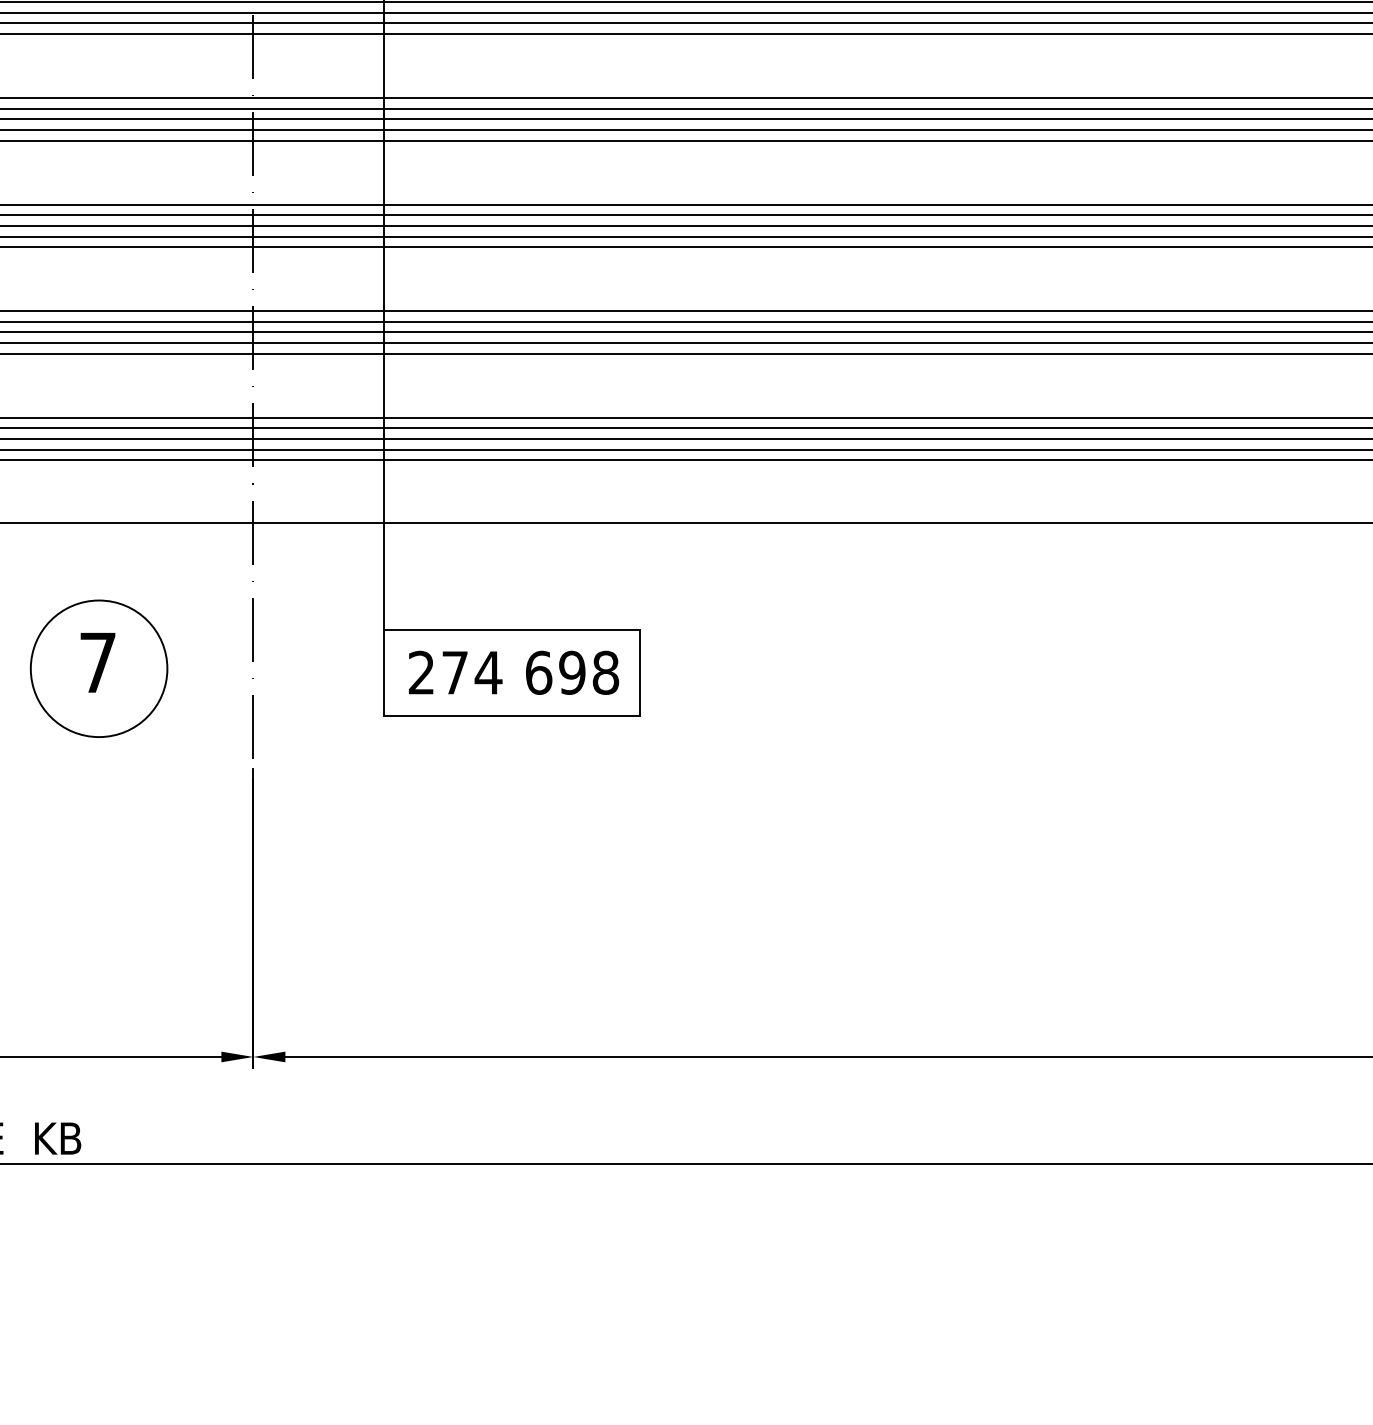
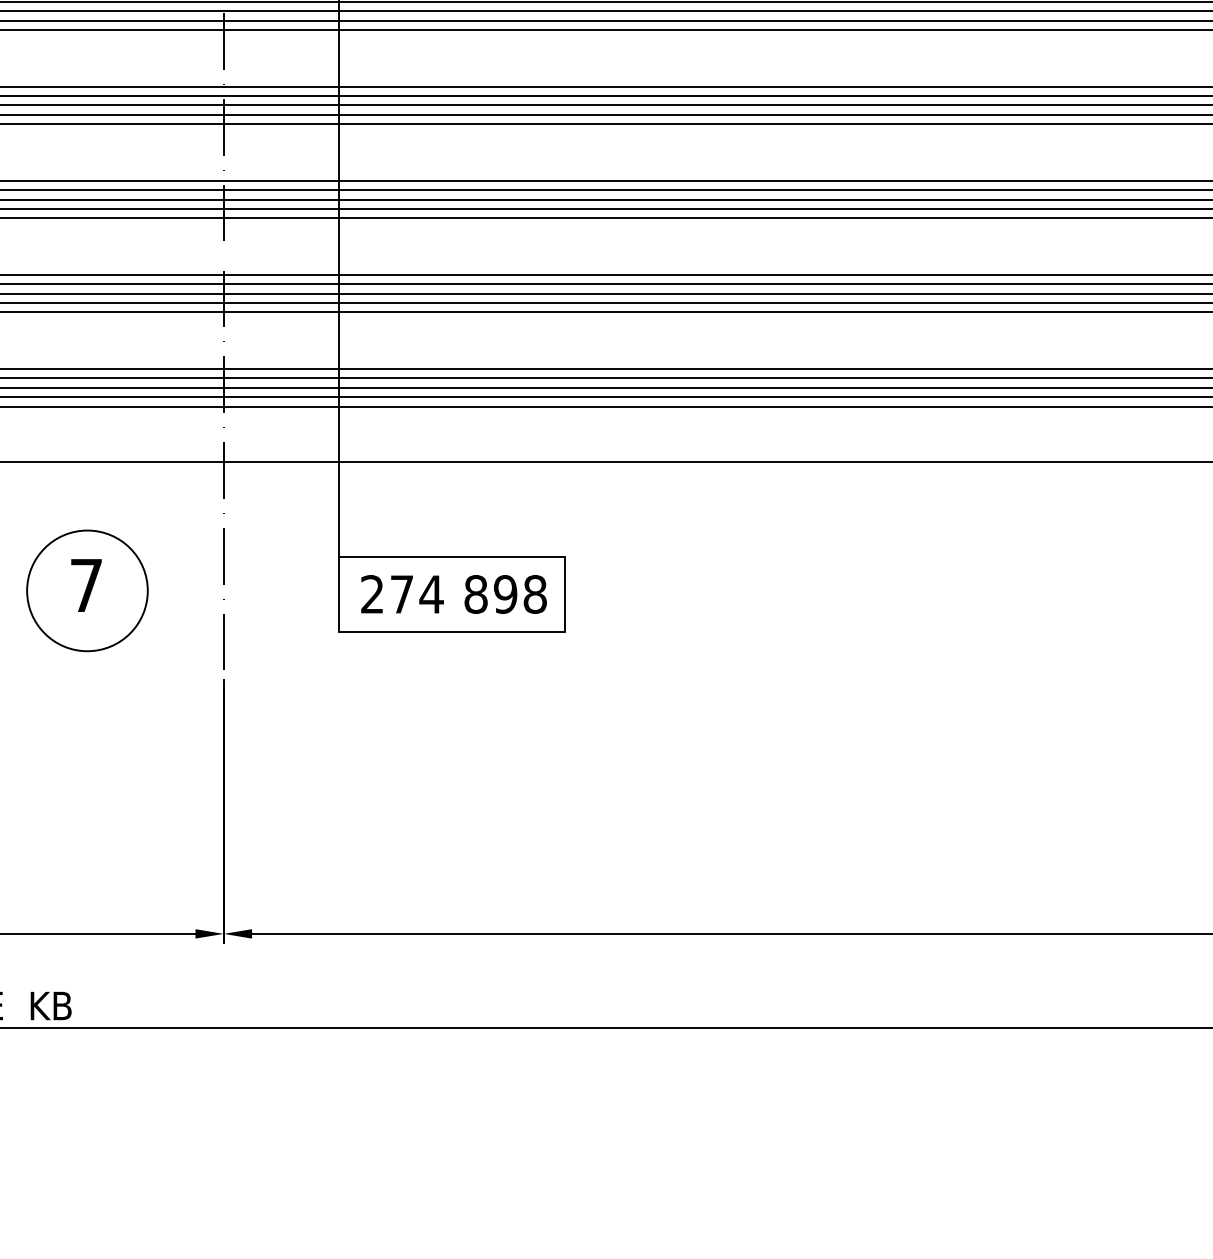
text: (538, 672) -> (475, 594), 698 -> 898

